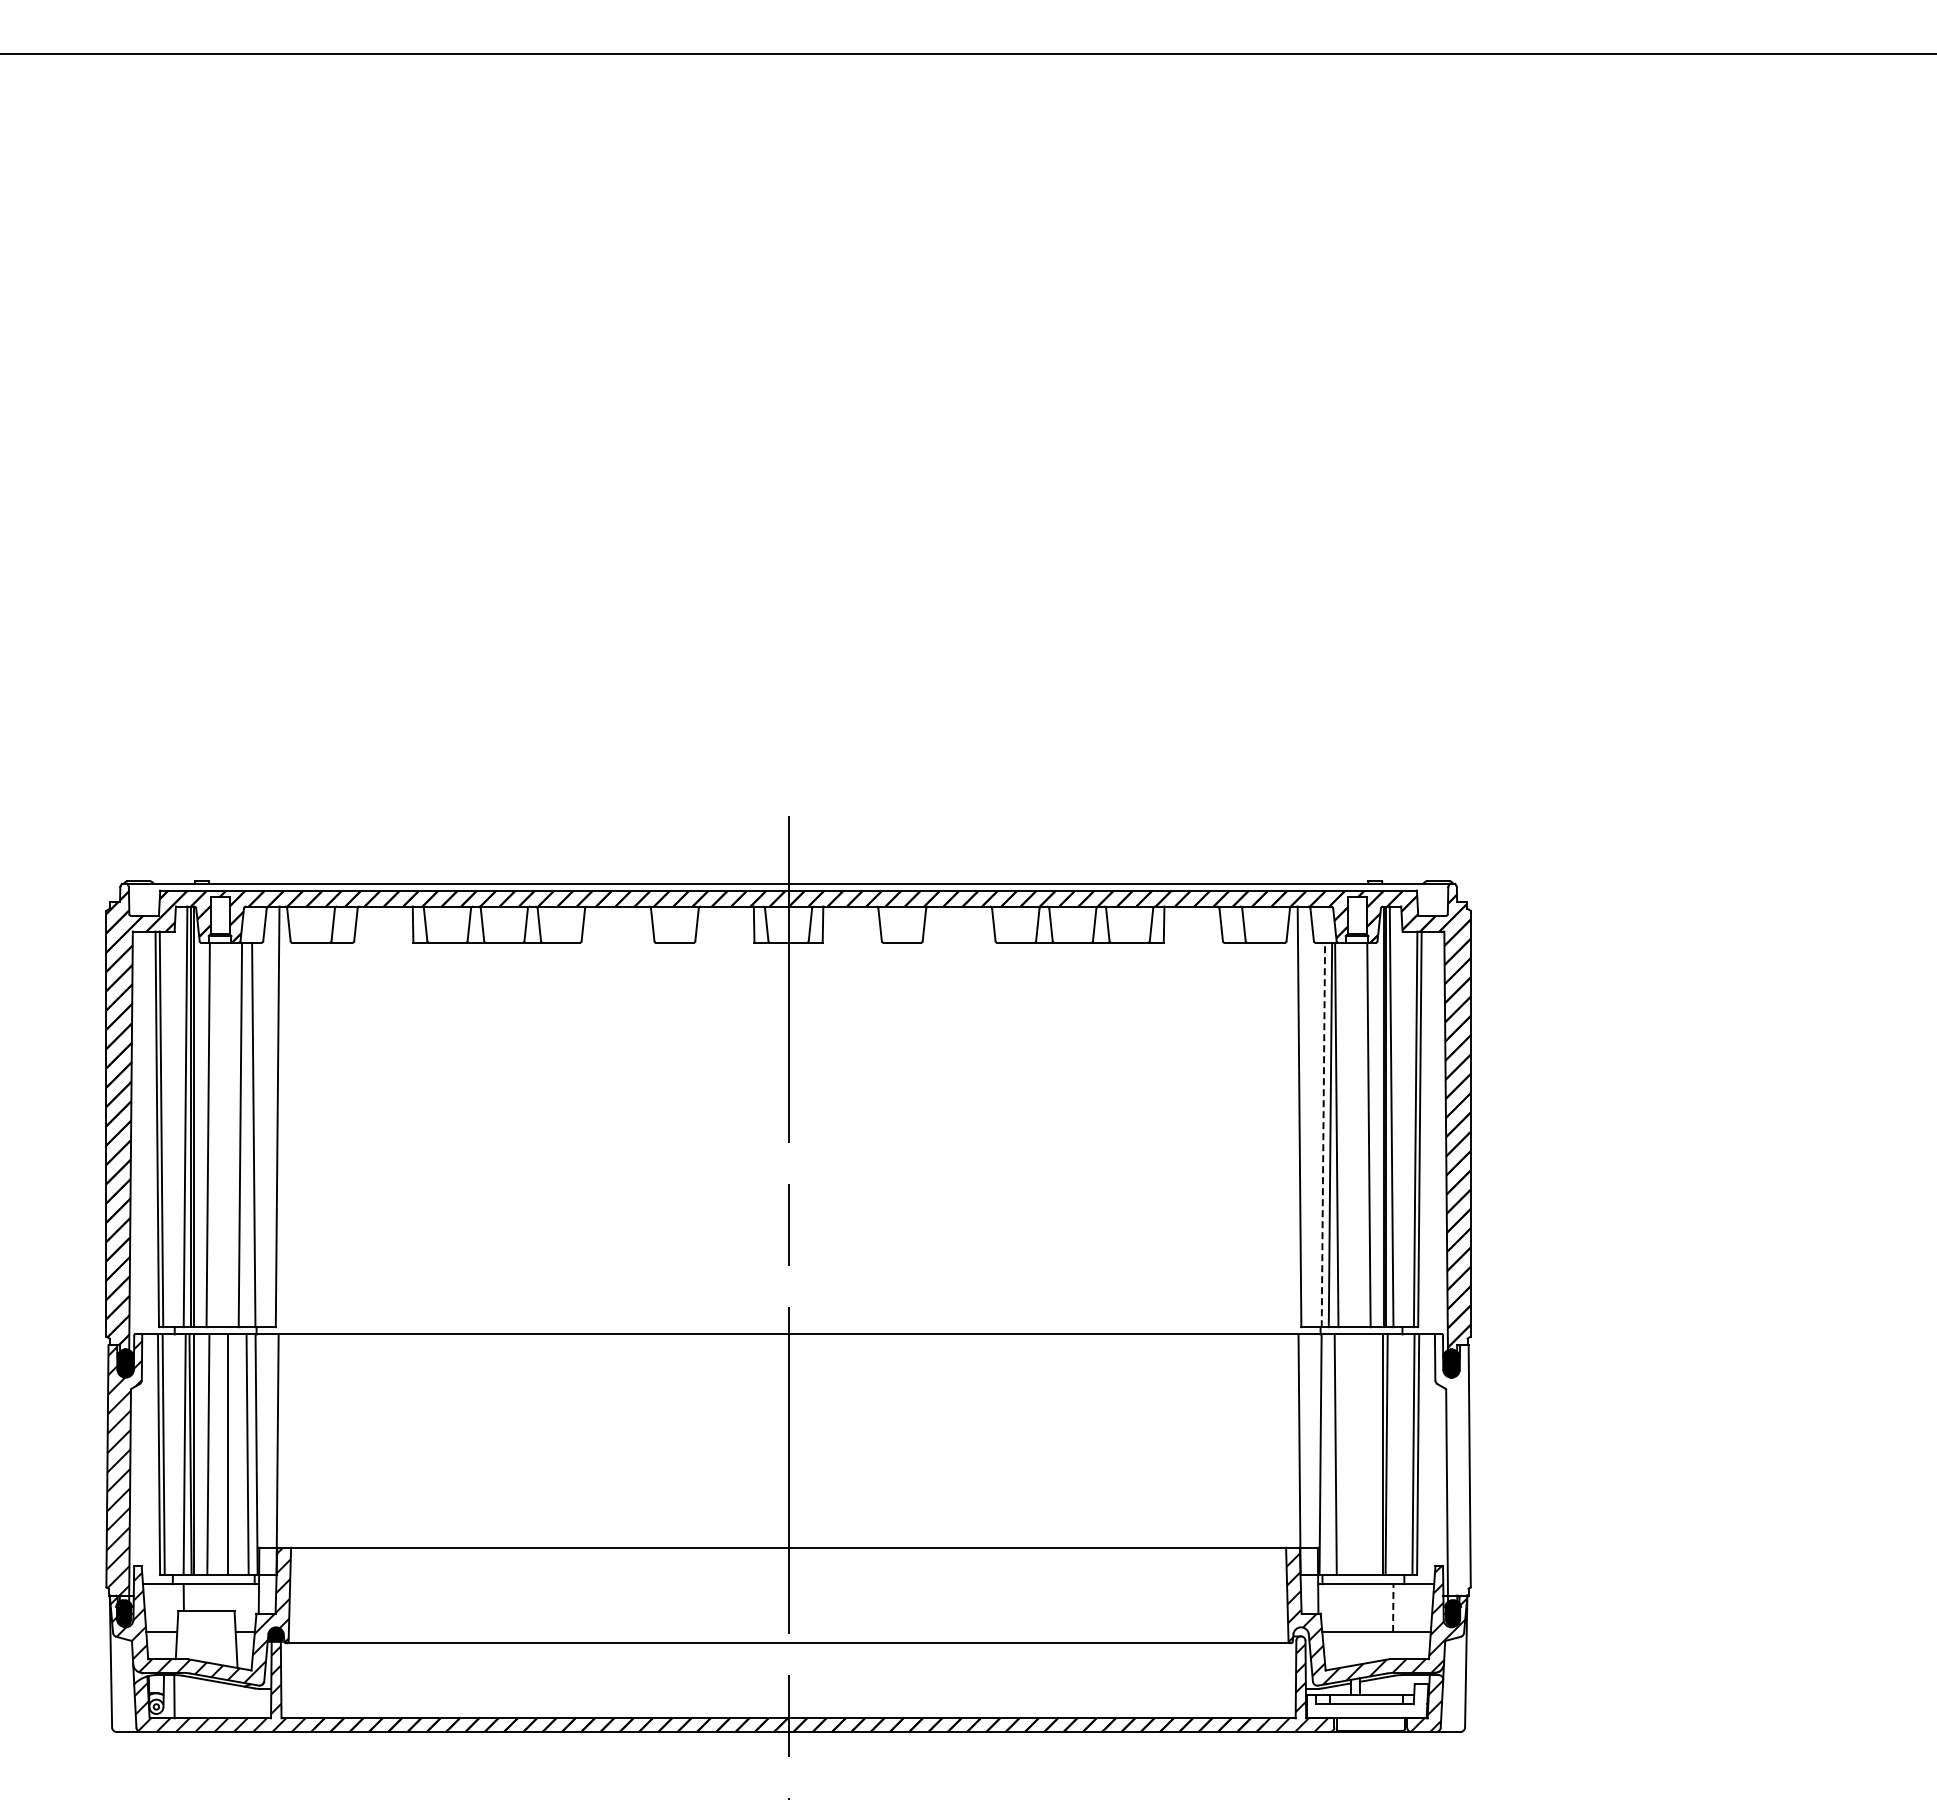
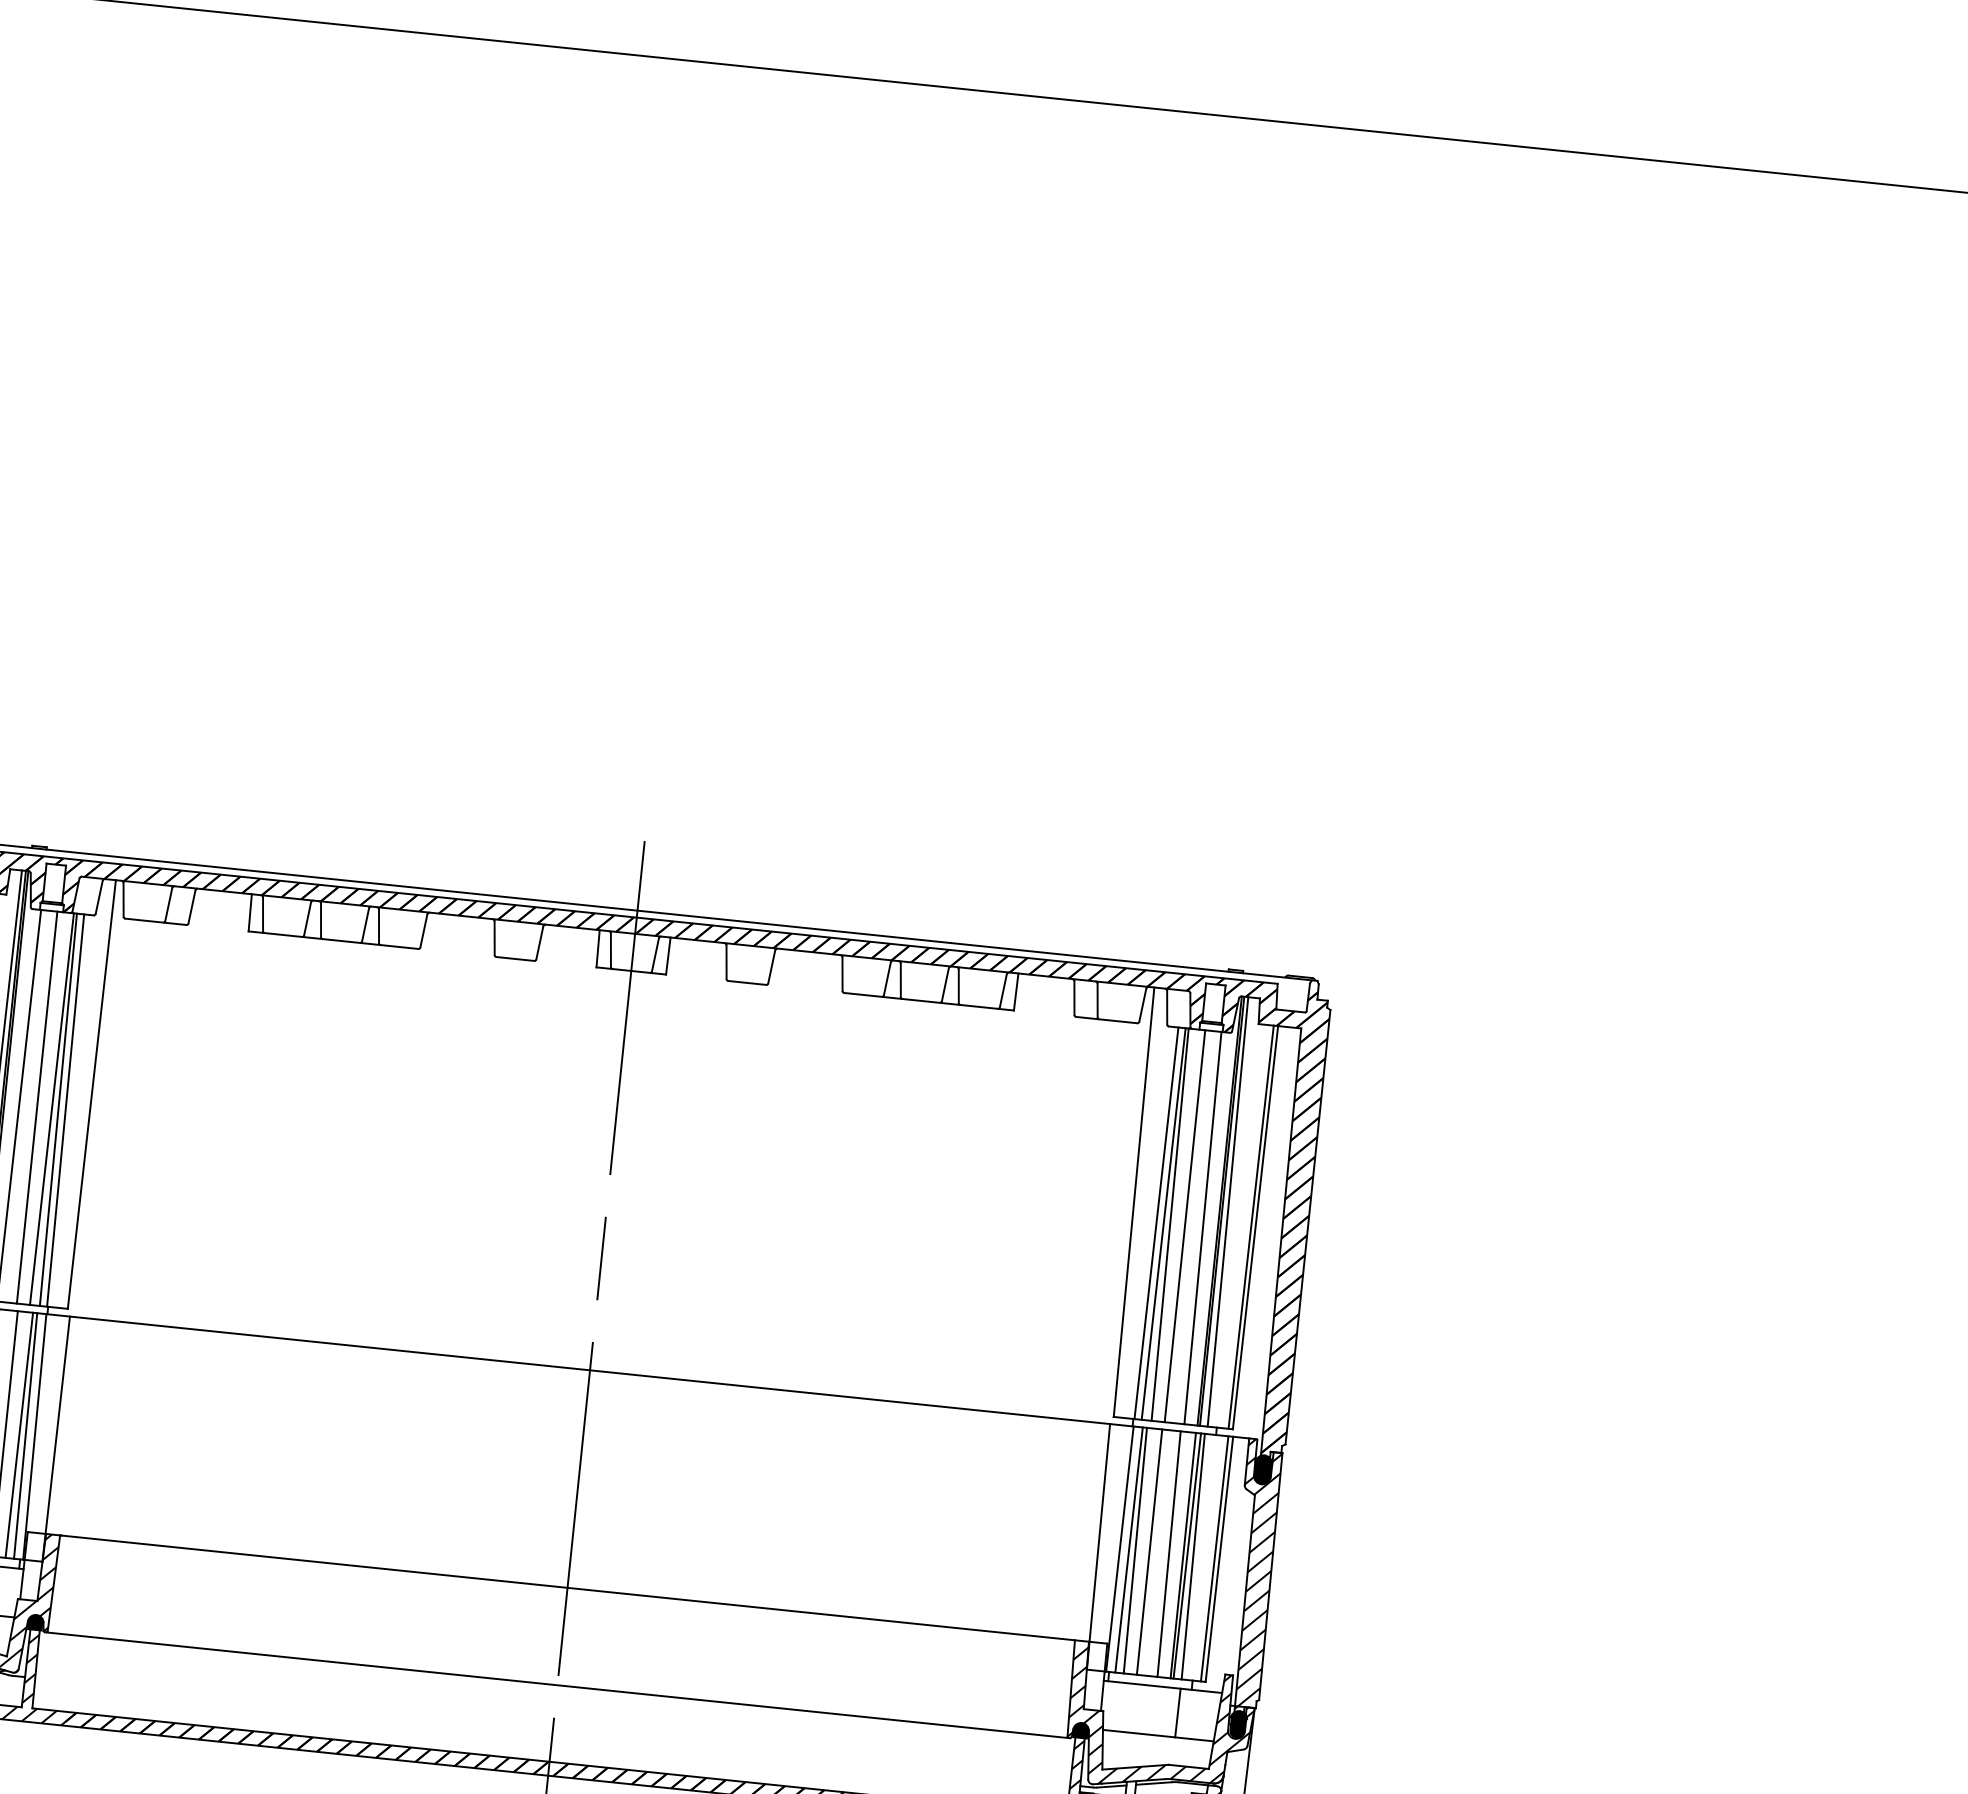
line: (225, 1134) -> (36, 1107), added
line: (246, 1134) -> (58, 1109), added
line: (1323, 1134) -> (1156, 1222), dashed -> solid
line: (1351, 1134) -> (1185, 1225), added
line: (241, 1454) -> (19, 1435), added
line: (1329, 1454) -> (1129, 1549), added
line: (1349, 1454) -> (1149, 1551), added
line: (1368, 1454) -> (1168, 1553), added
line: (1392, 1454) -> (1193, 1556), added
hatch: (1452, 1466) -> (1253, 1574), added
line: (1393, 1608) -> (1178, 1713), dashed -> solid
fill: (1300, 1634) -> (1080, 1730), added

